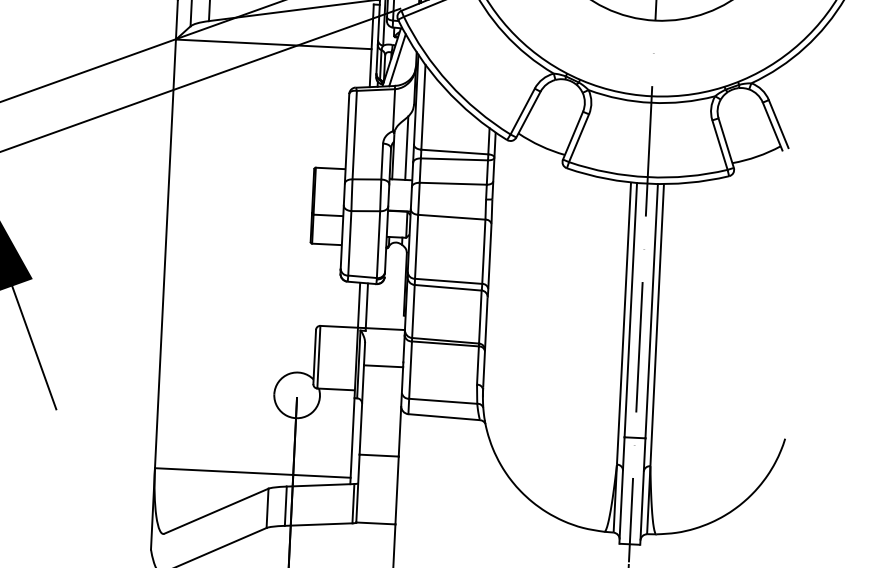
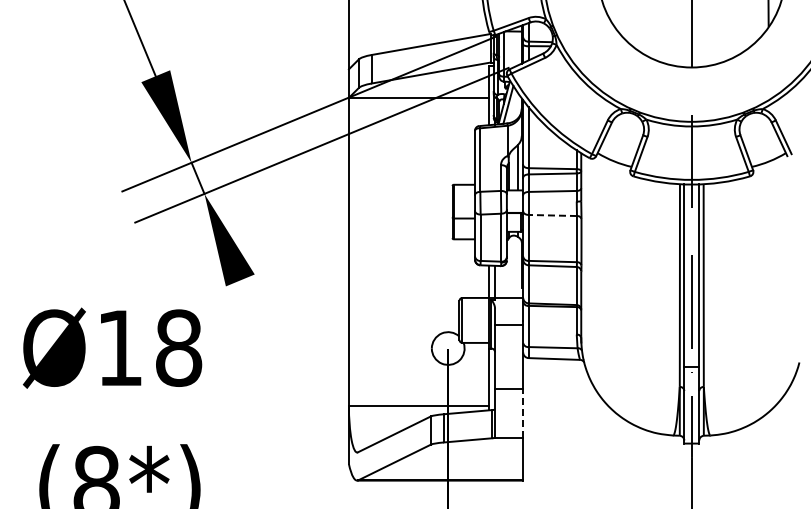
line: (451, 217) -> (552, 215), solid -> dashed
line: (34, 347) -> (258, 323), removed
line: (397, 489) -> (523, 412), solid -> dashed

